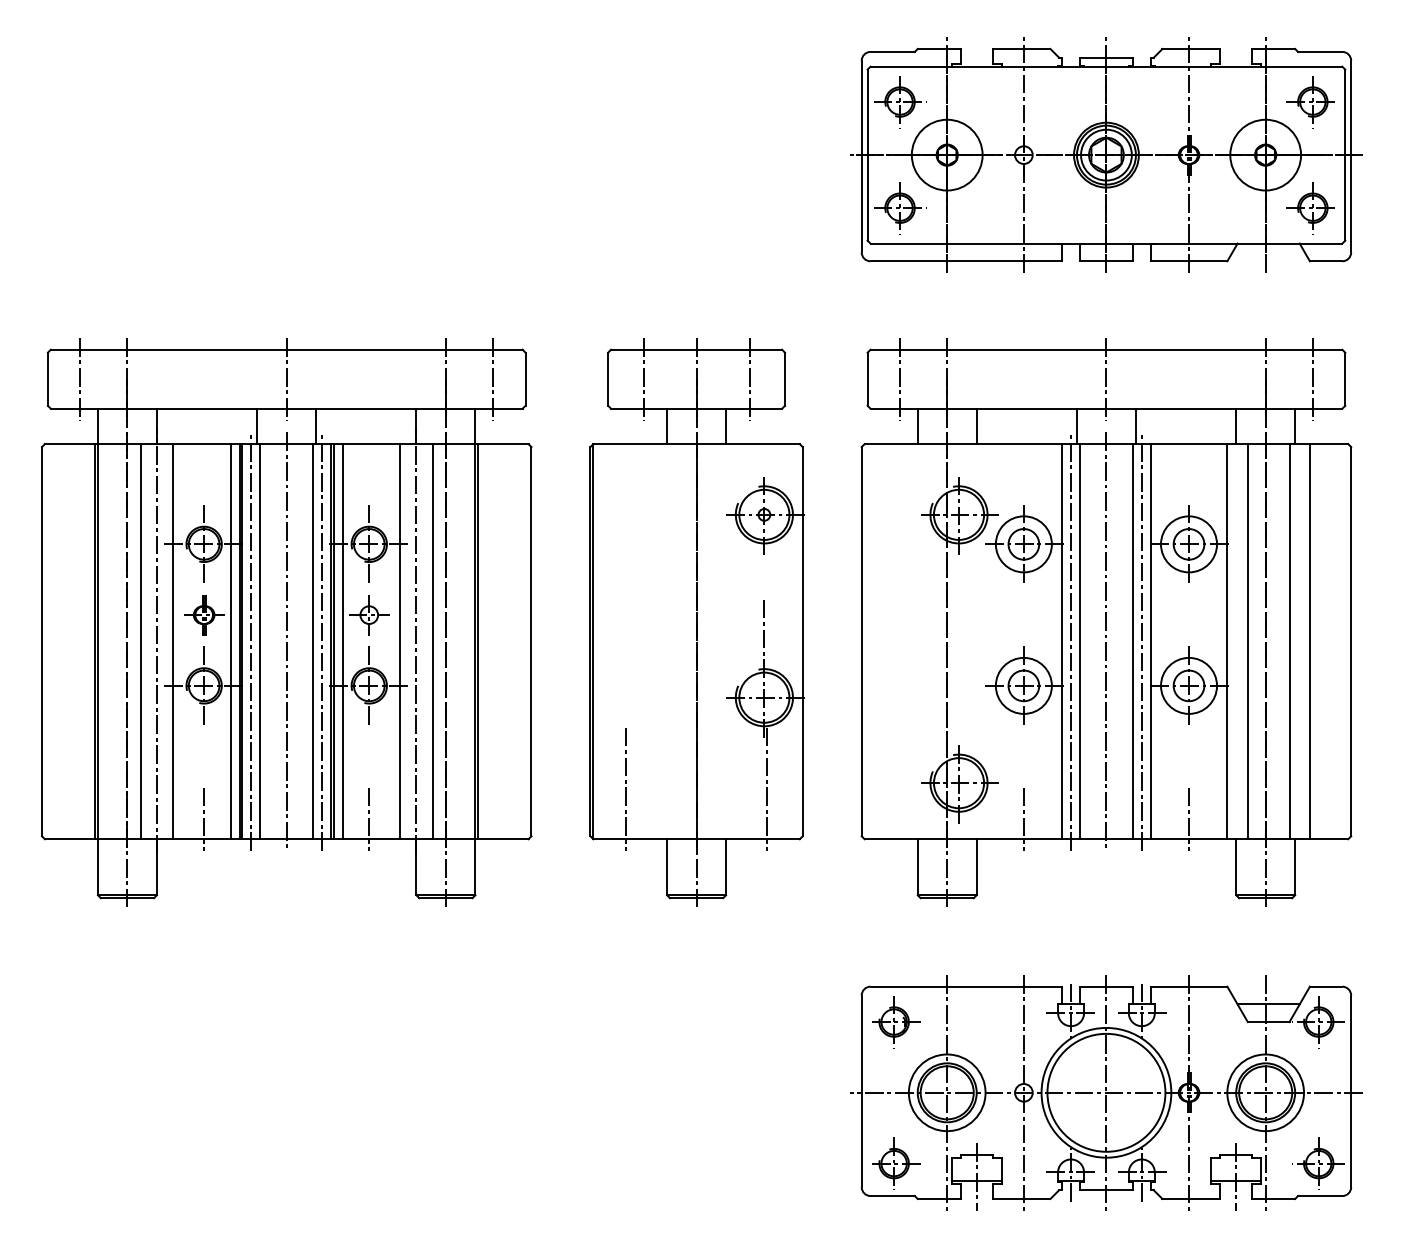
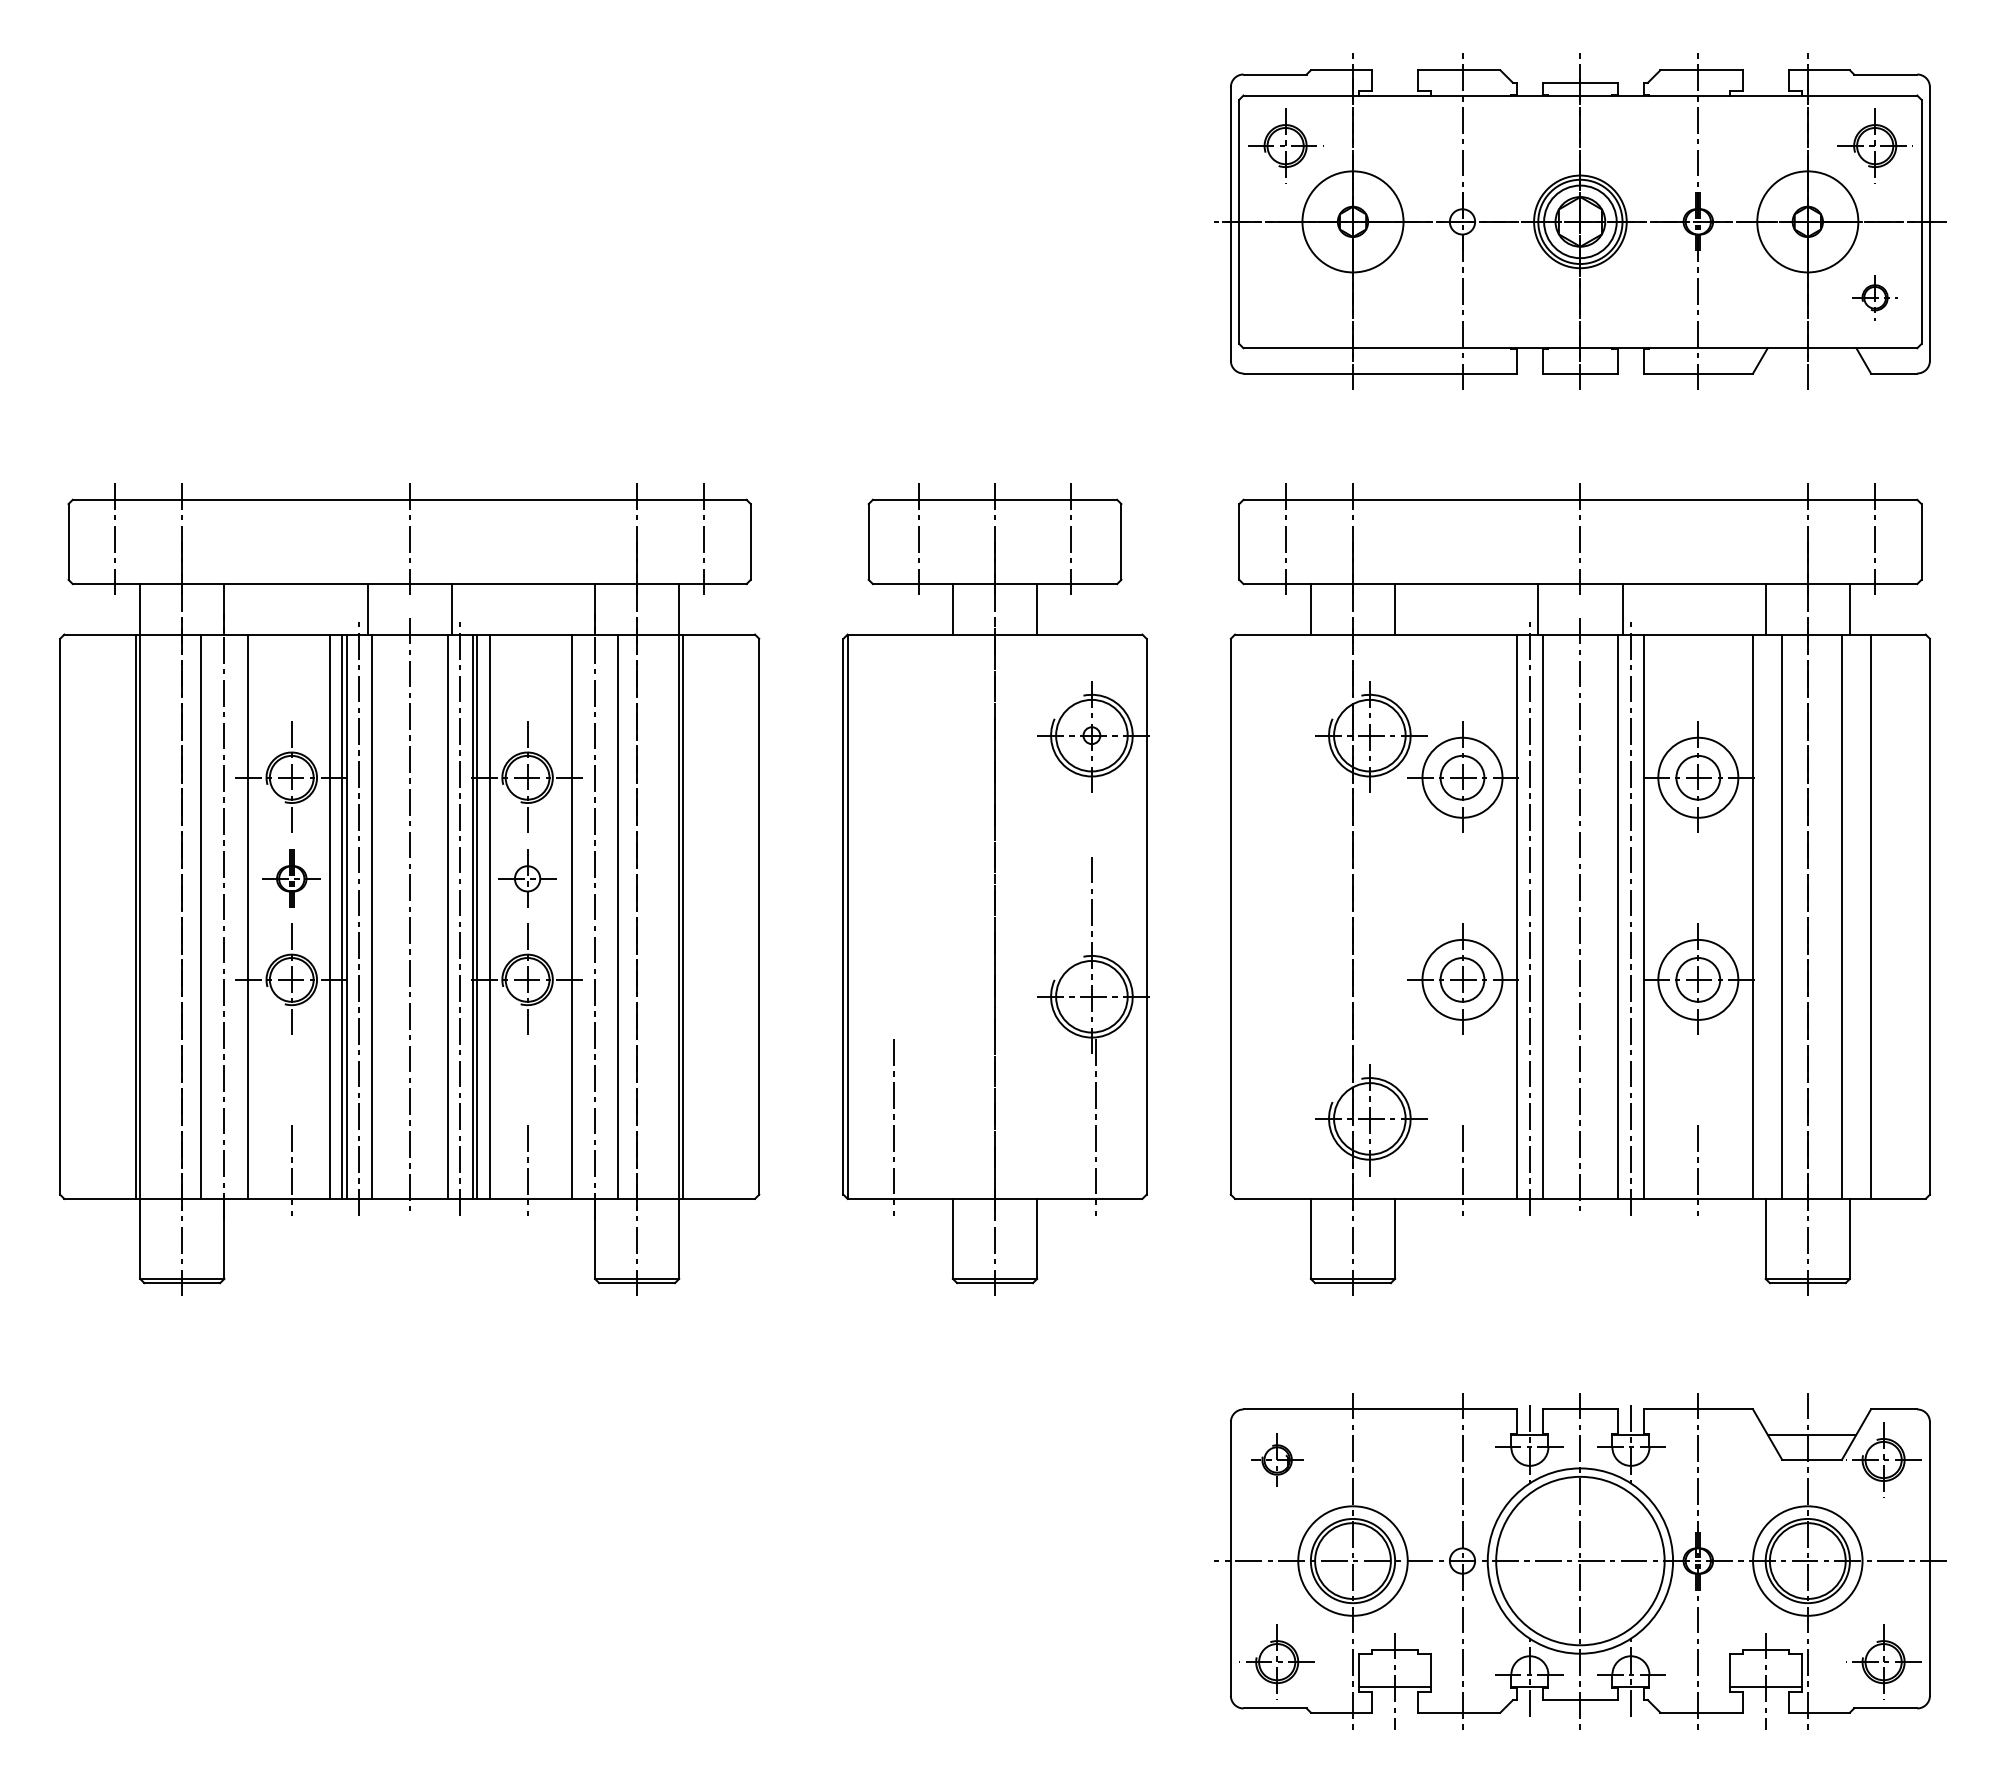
part: (899, 208) -> (1285, 297), removed
part: (1312, 208) -> (1874, 297), size x0.6
part: (893, 1021) -> (1276, 1459), size x0.7

